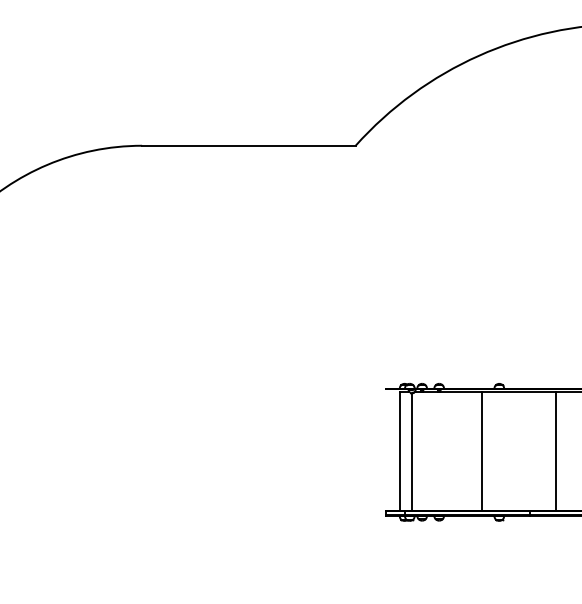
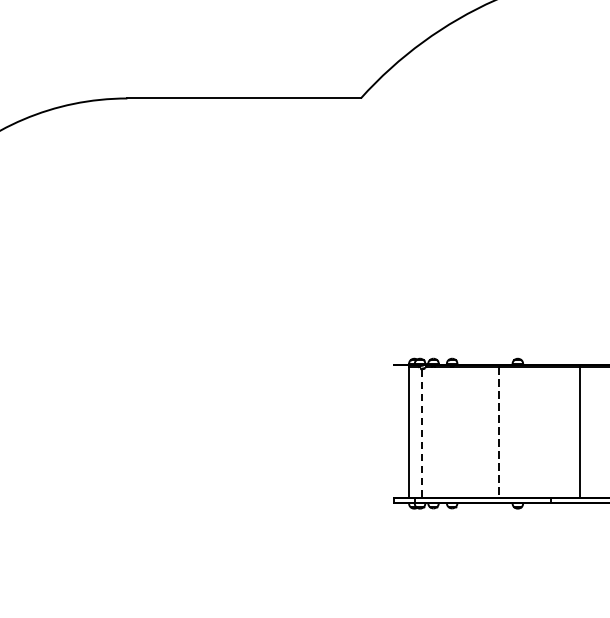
line: (481, 451) -> (498, 432), solid -> dashed
line: (411, 452) -> (421, 433), solid -> dashed

